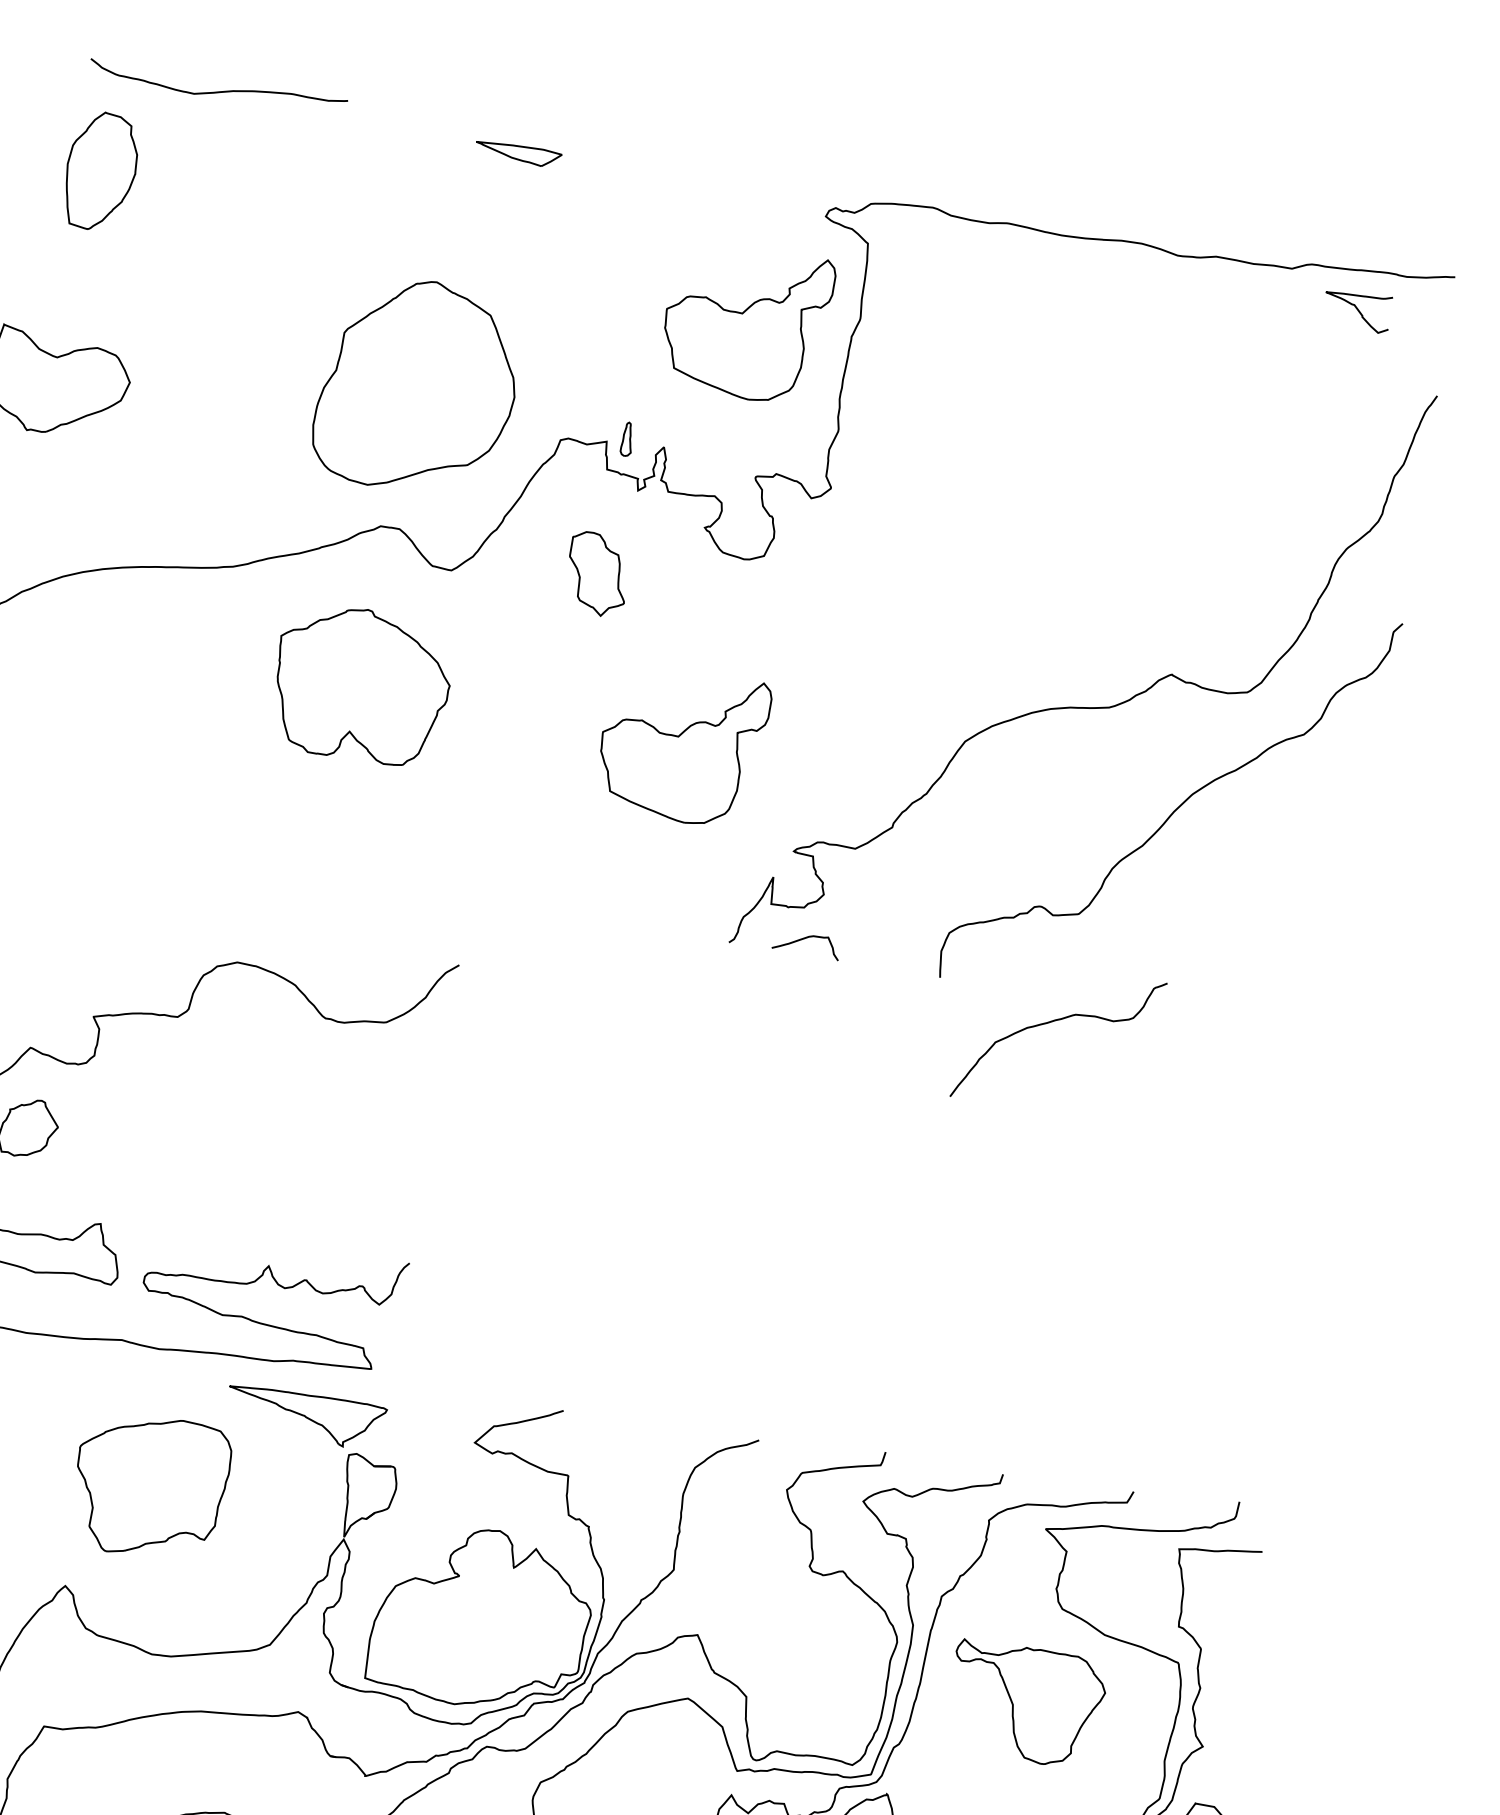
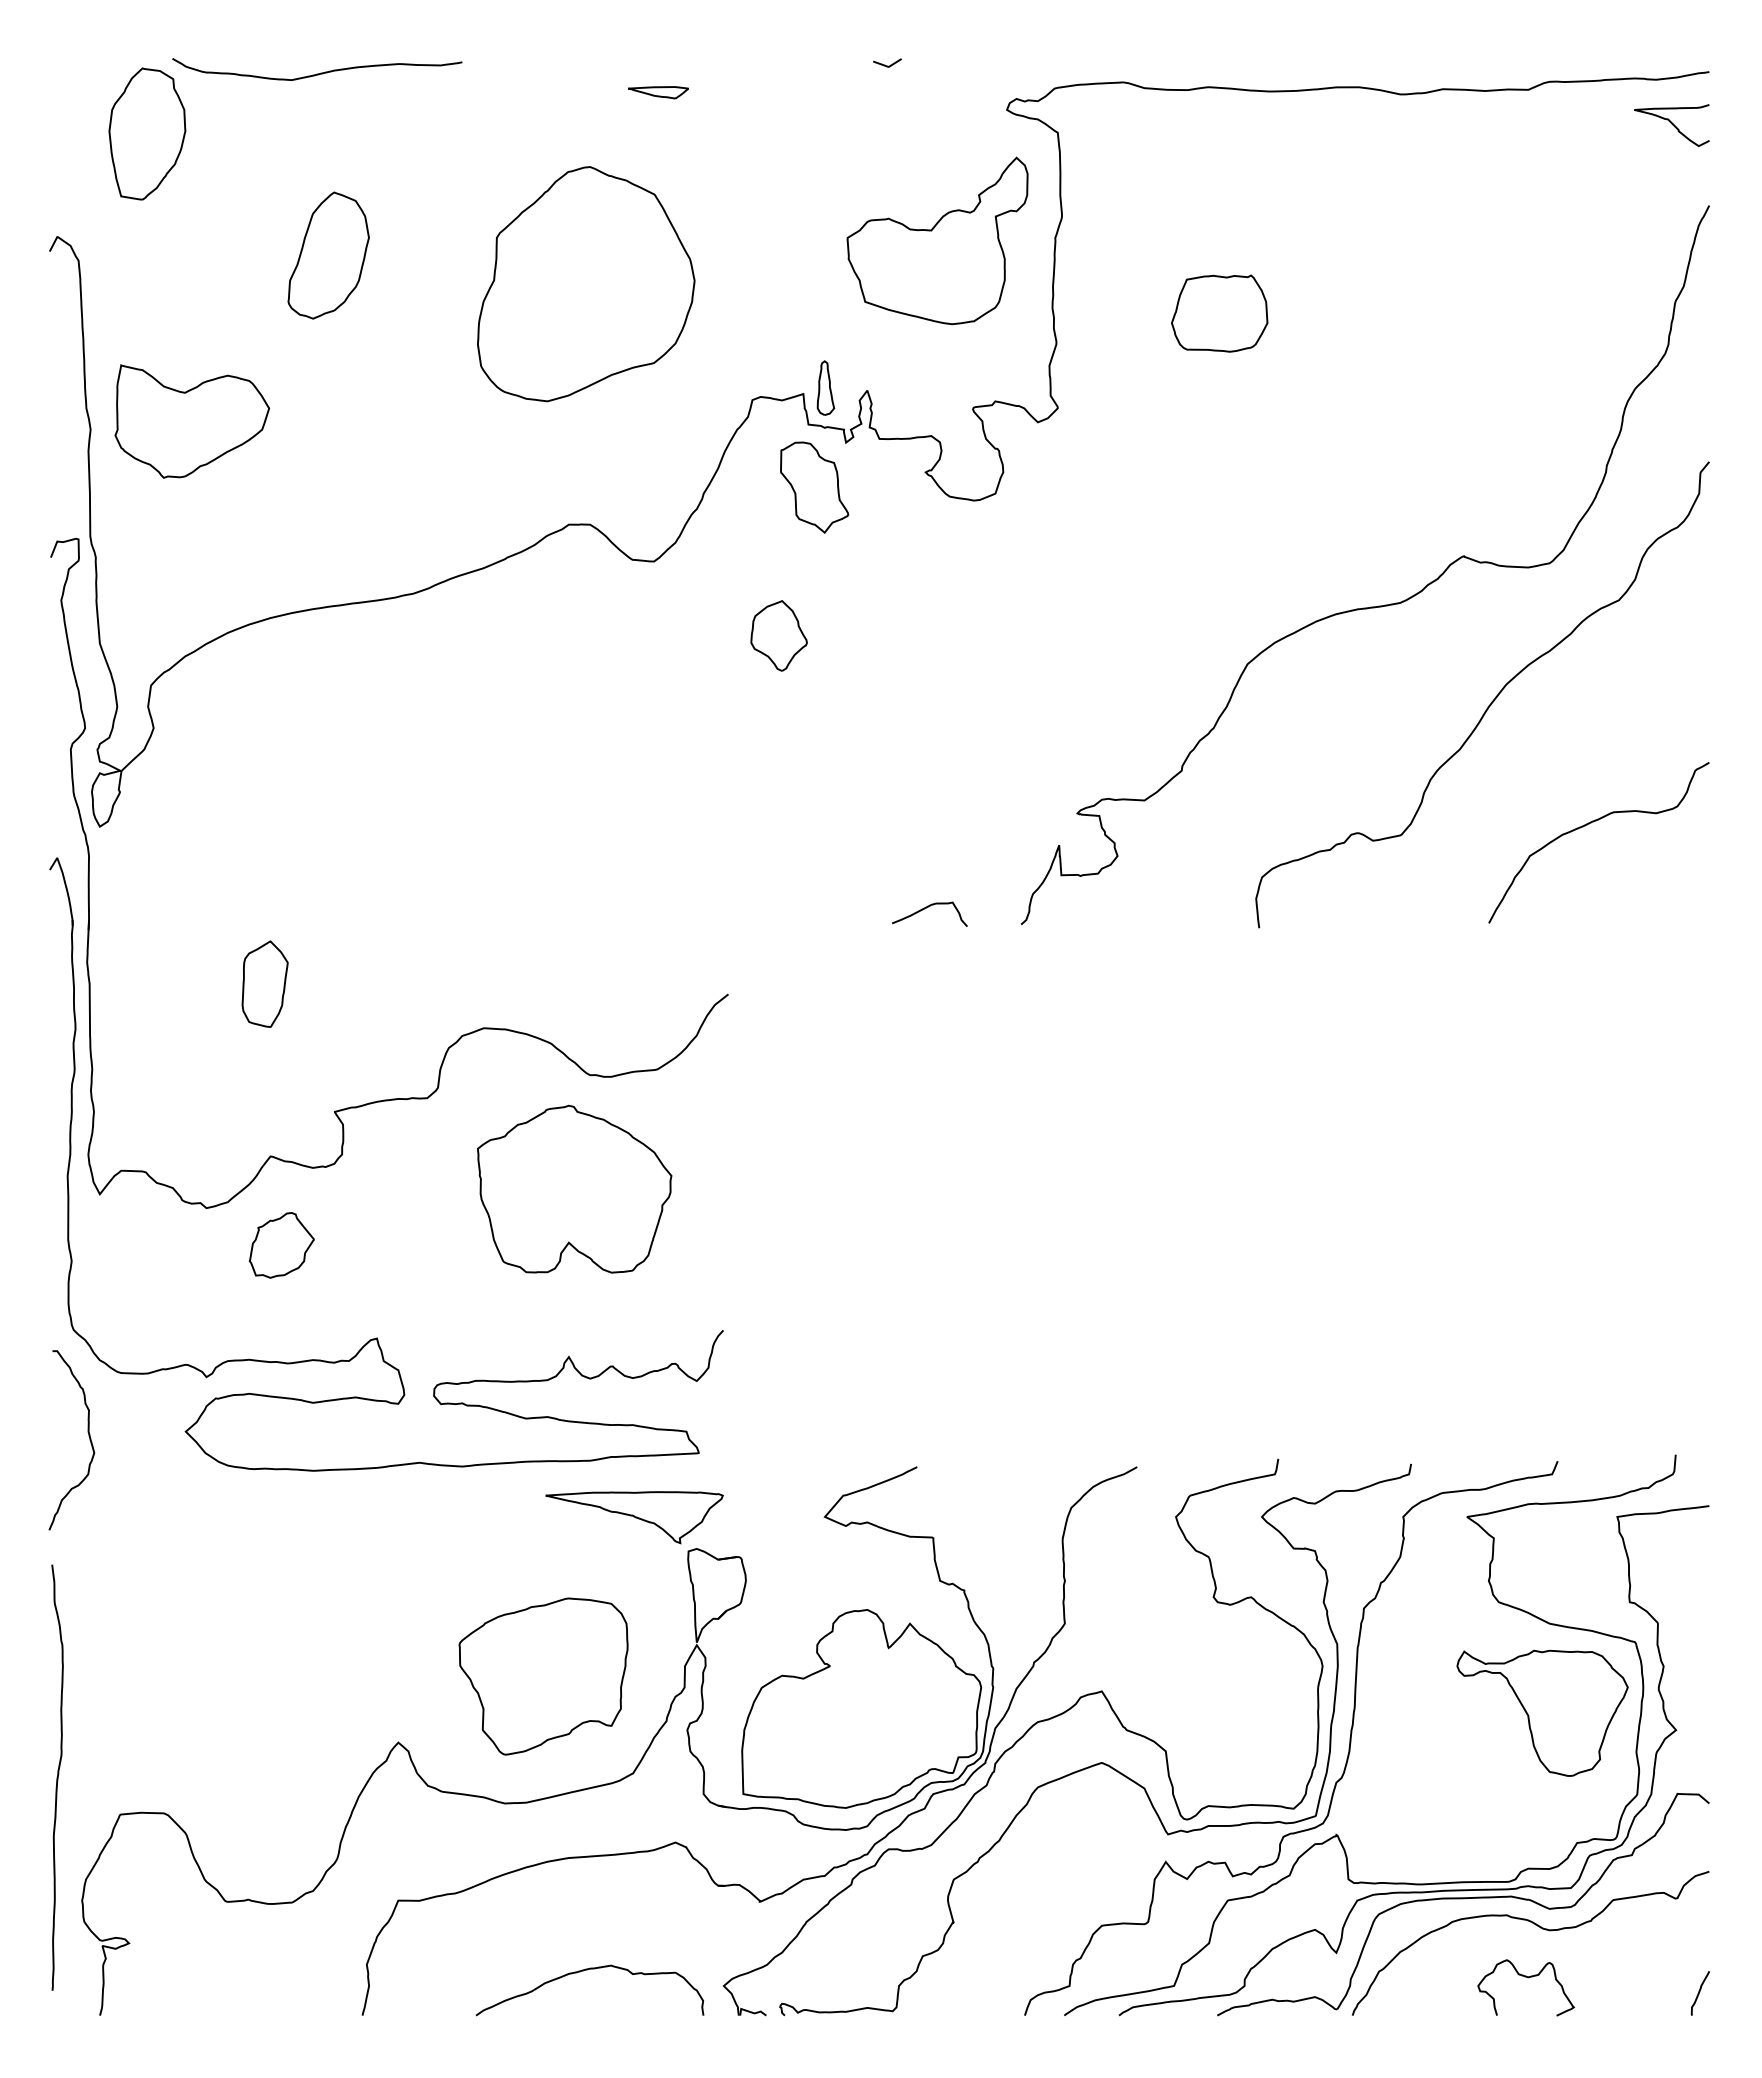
part: (518, 154) -> (658, 92), size x0.62
line: (723, 159) -> (885, 64), added
part: (101, 171) -> (147, 133), moved
part: (203, 254) -> (328, 255), added
curve: (1356, 310) -> (1671, 124), moved
part: (417, 386) -> (586, 284), moved
part: (987, 426) -> (1219, 313), added
part: (627, 438) -> (825, 387), size x1.43
part: (597, 574) -> (814, 487), moved
part: (552, 652) -> (778, 635), added
part: (361, 684) -> (574, 1188), moved
part: (682, 746) -> (937, 716), removed
part: (48, 893) -> (264, 983), added
curve: (804, 939) -> (926, 908), moved
curve: (1052, 1022) -> (1589, 824), moved
part: (150, 1486) -> (543, 1676), moved
part: (1025, 1703) -> (1542, 1712), moved

